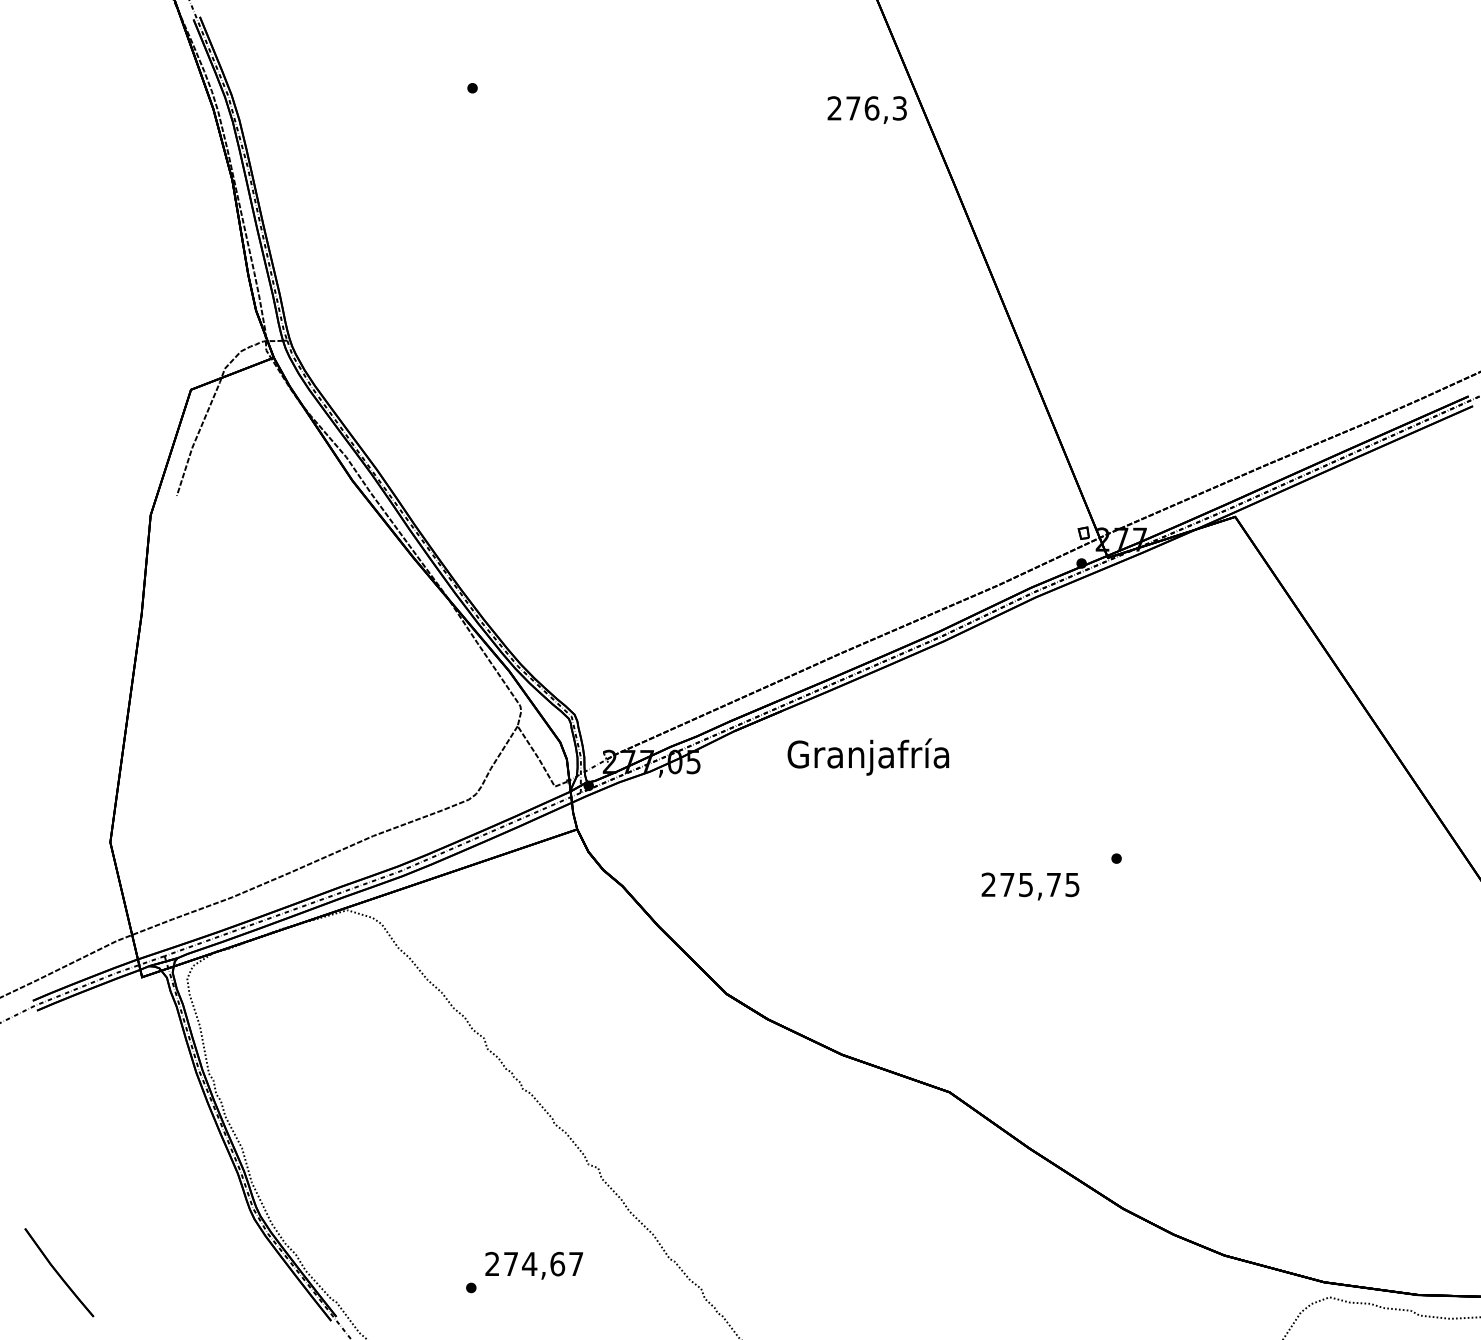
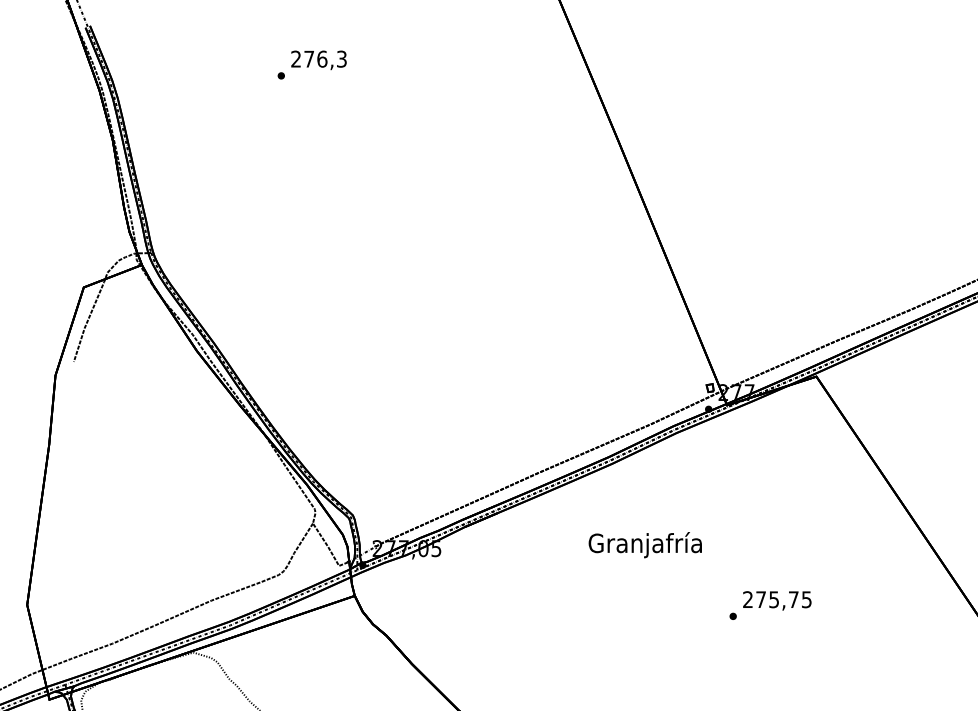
text: (866, 109) -> (318, 59), moved
text: (868, 756) -> (645, 544), moved
text: (1030, 886) -> (777, 600), moved

